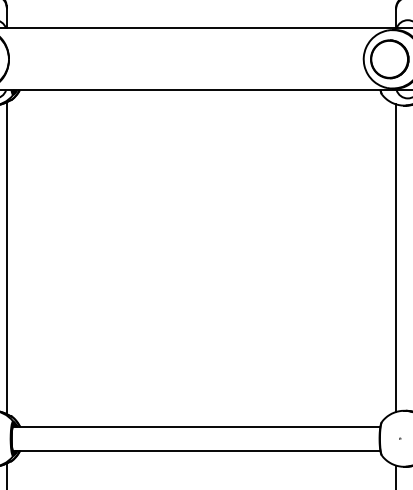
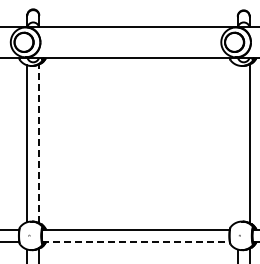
line: (7, 257) -> (39, 143), solid -> dashed
line: (395, 257) -> (237, 143), removed
line: (197, 449) -> (136, 241), solid -> dashed

